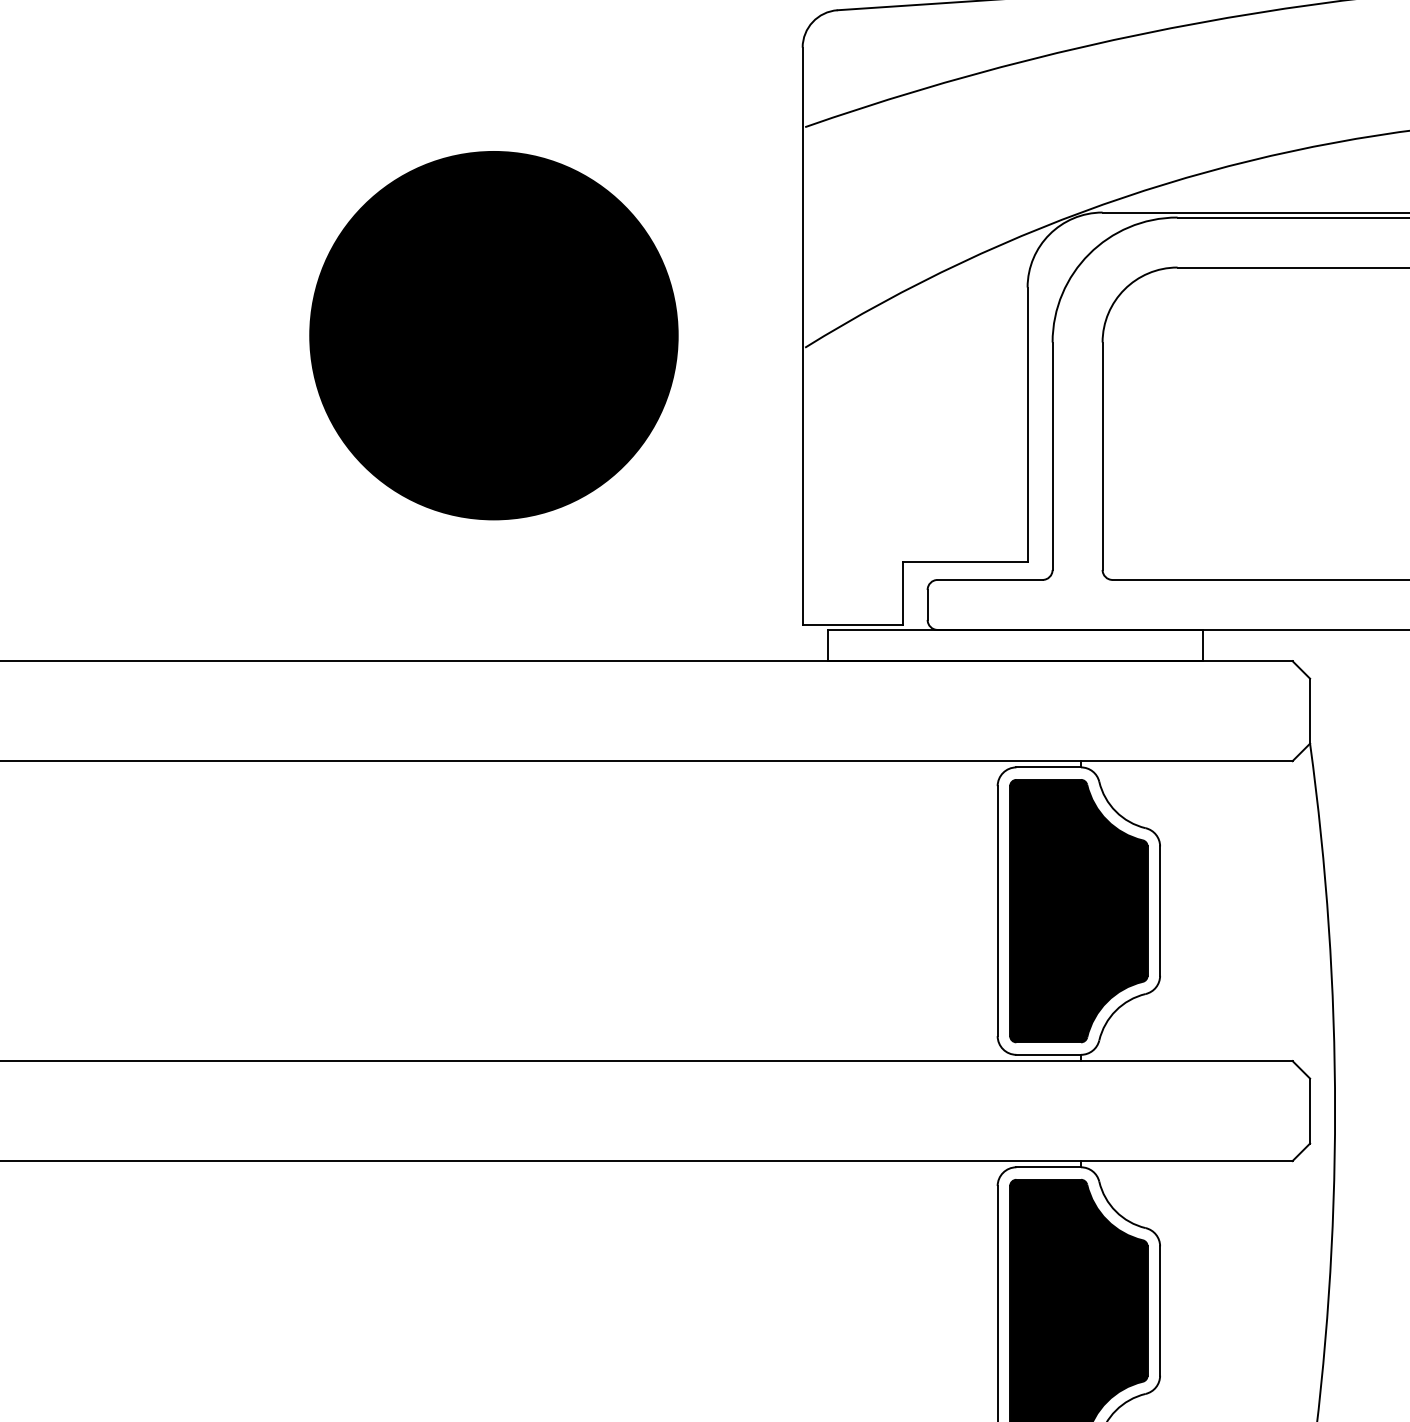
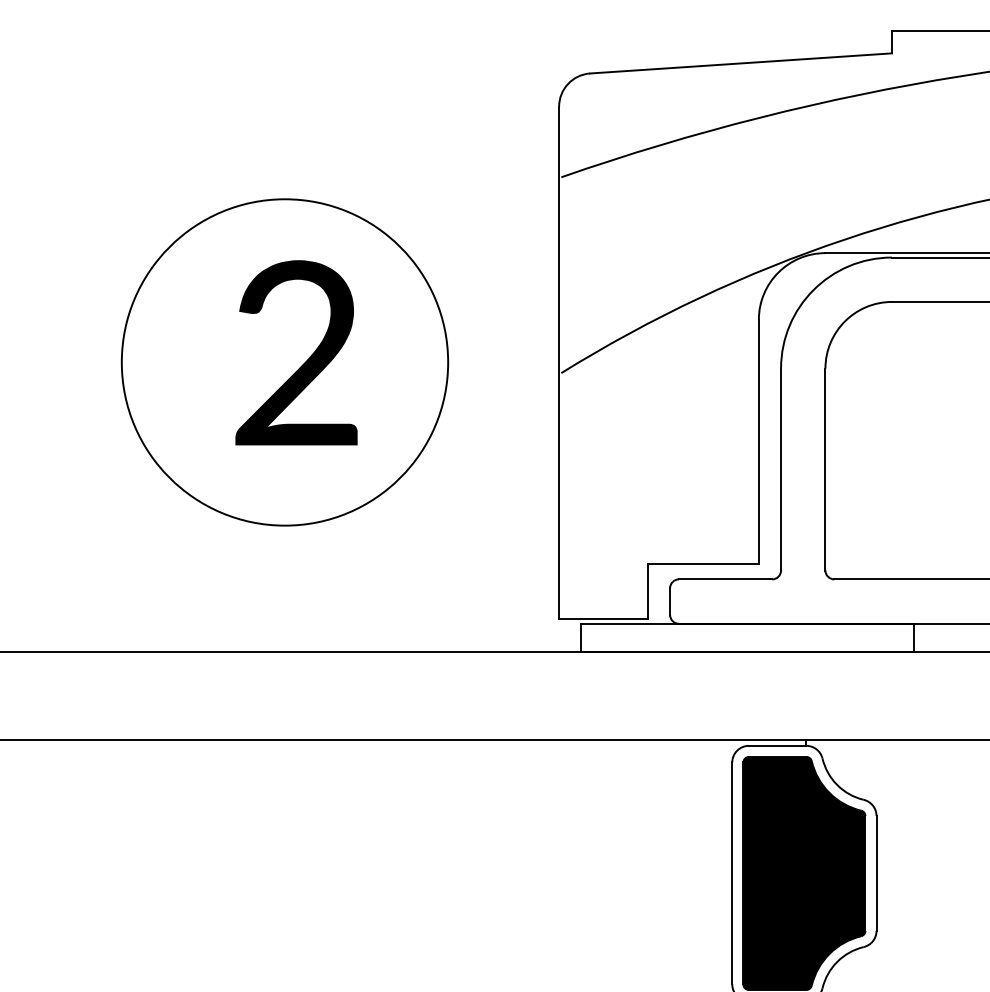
fill: (493, 335) -> (284, 362), removed

